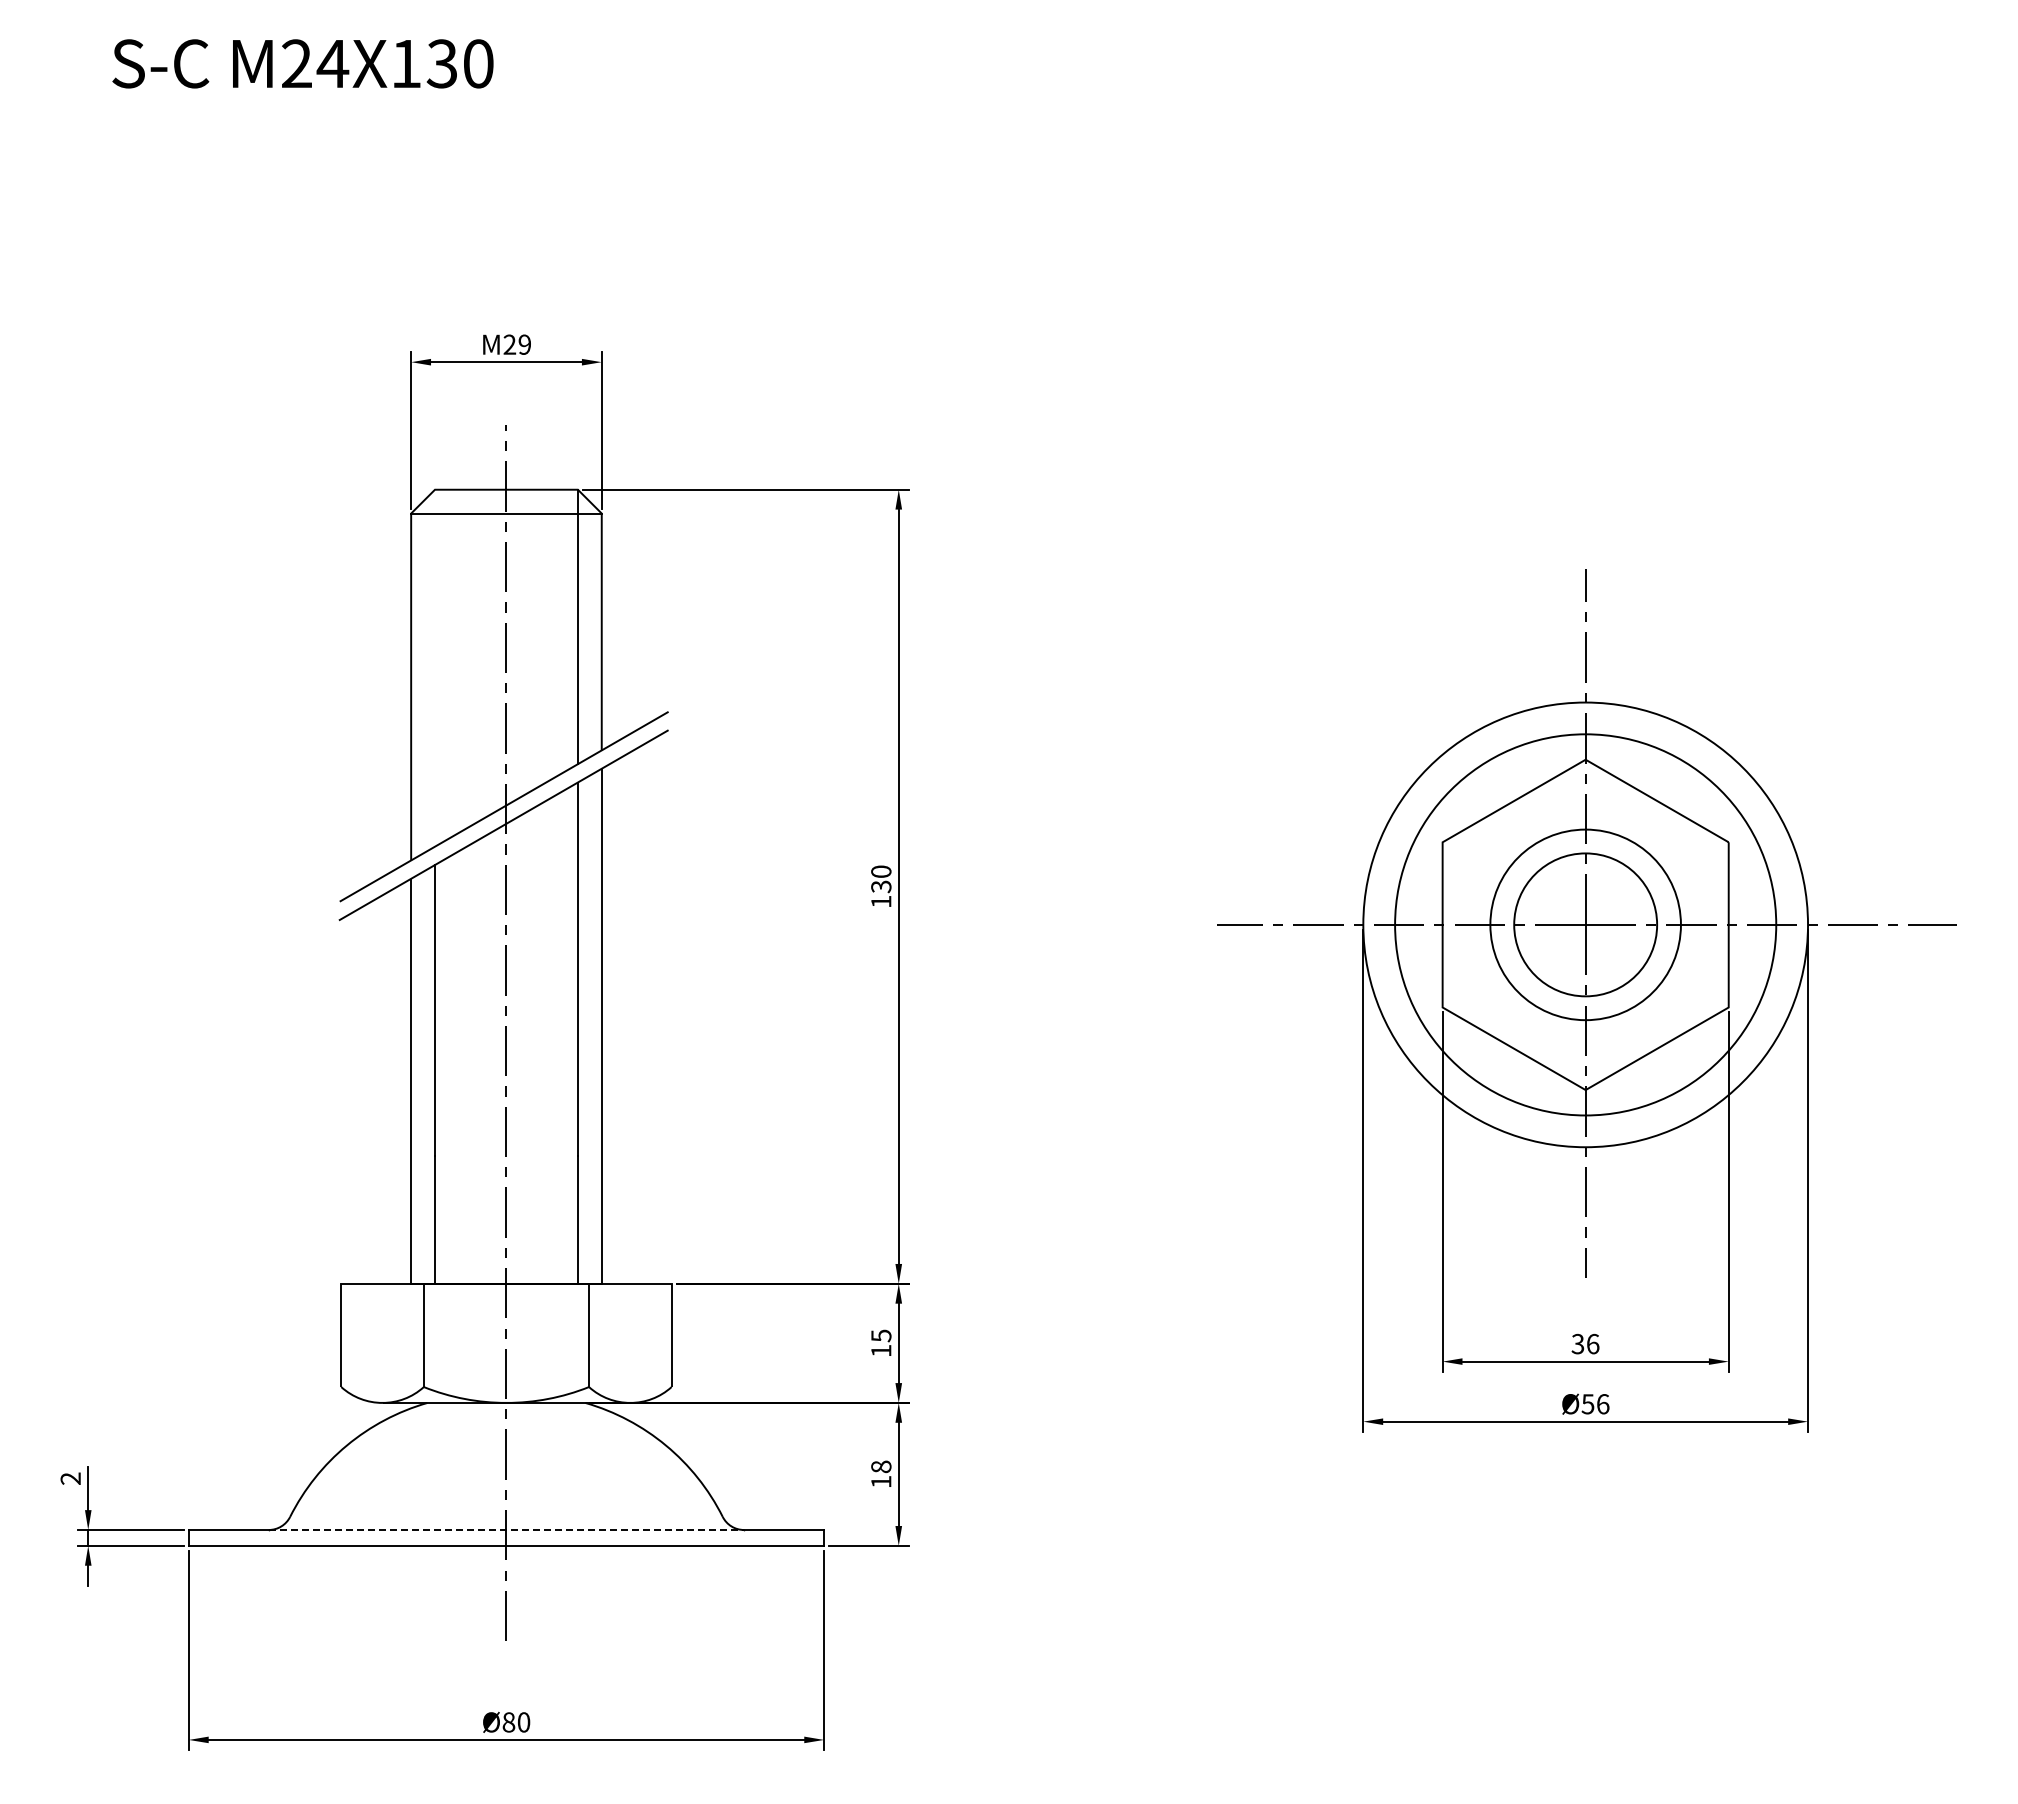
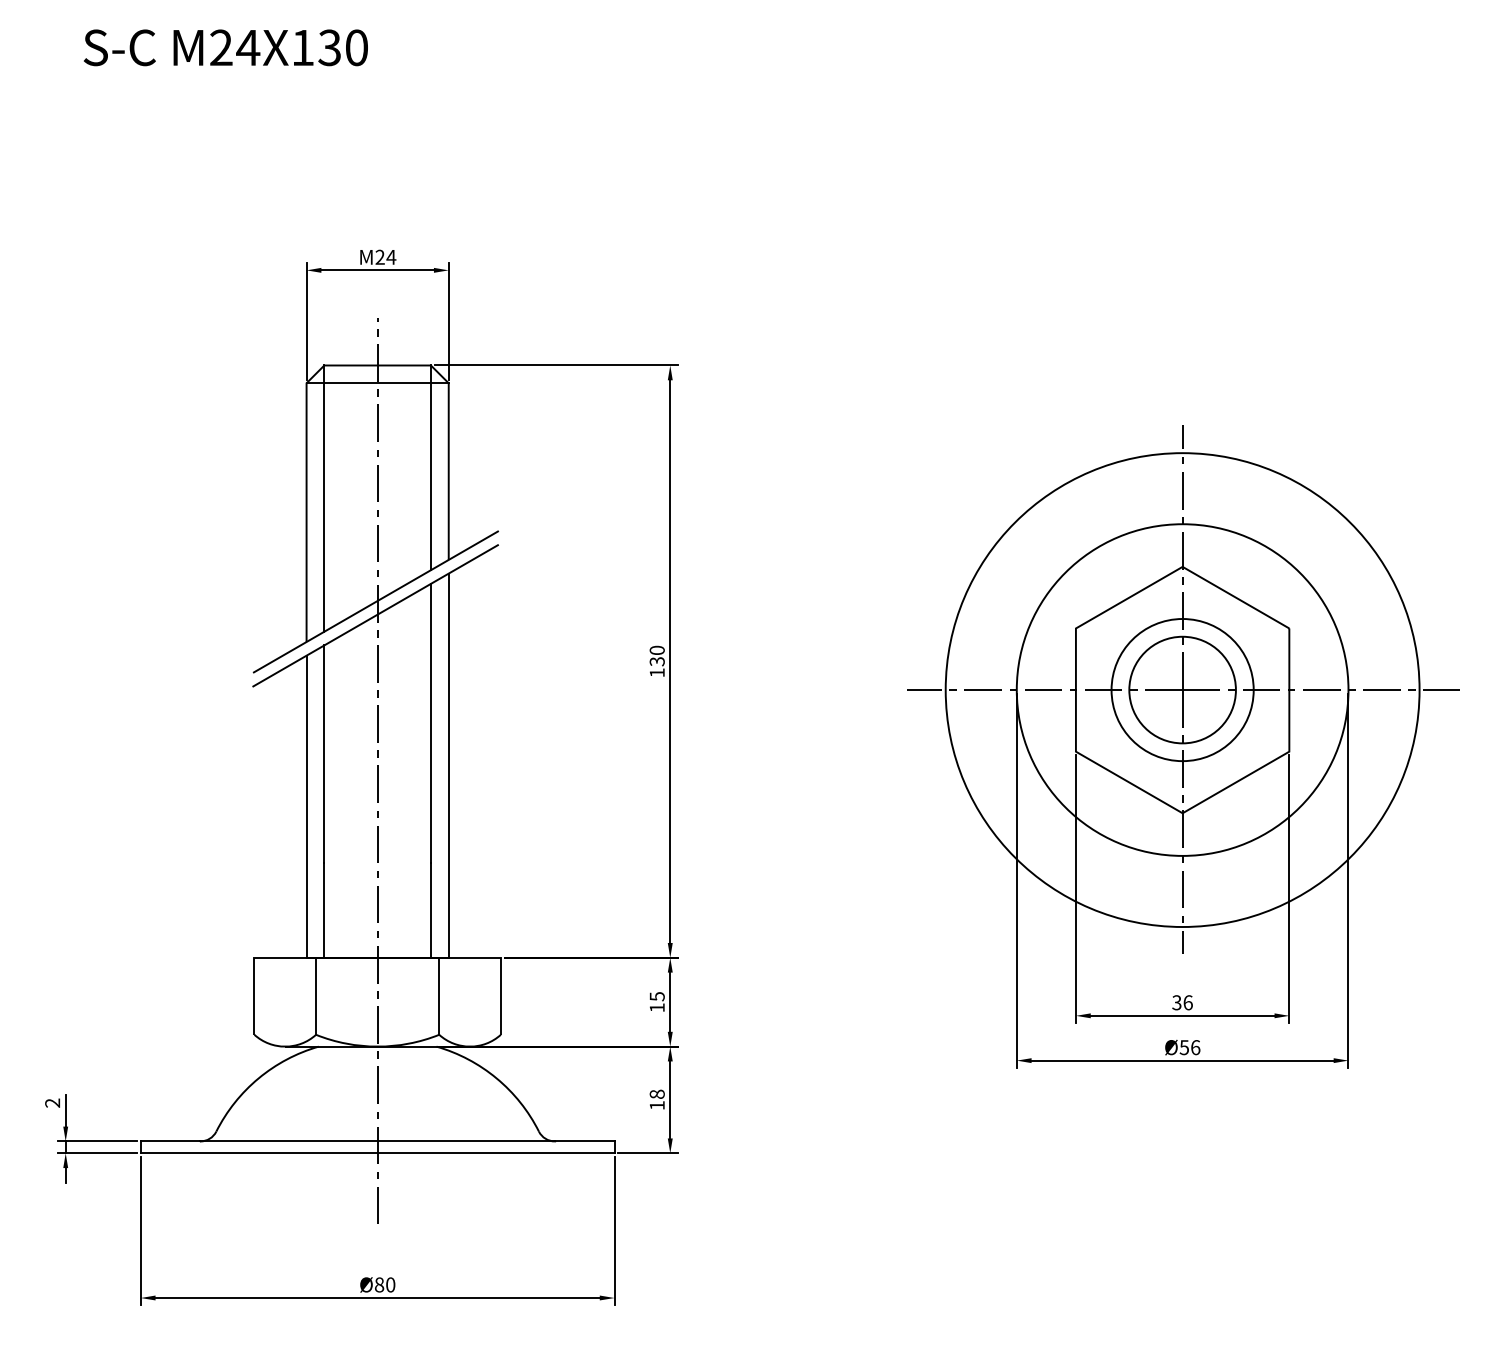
text: (524, 344) -> (391, 257), M29 -> M24
line: (434, 667) -> (323, 498), added
circle: (1585, 924) -> (1182, 689), size x1.67
line: (506, 1529) -> (377, 1141), dashed -> solid

